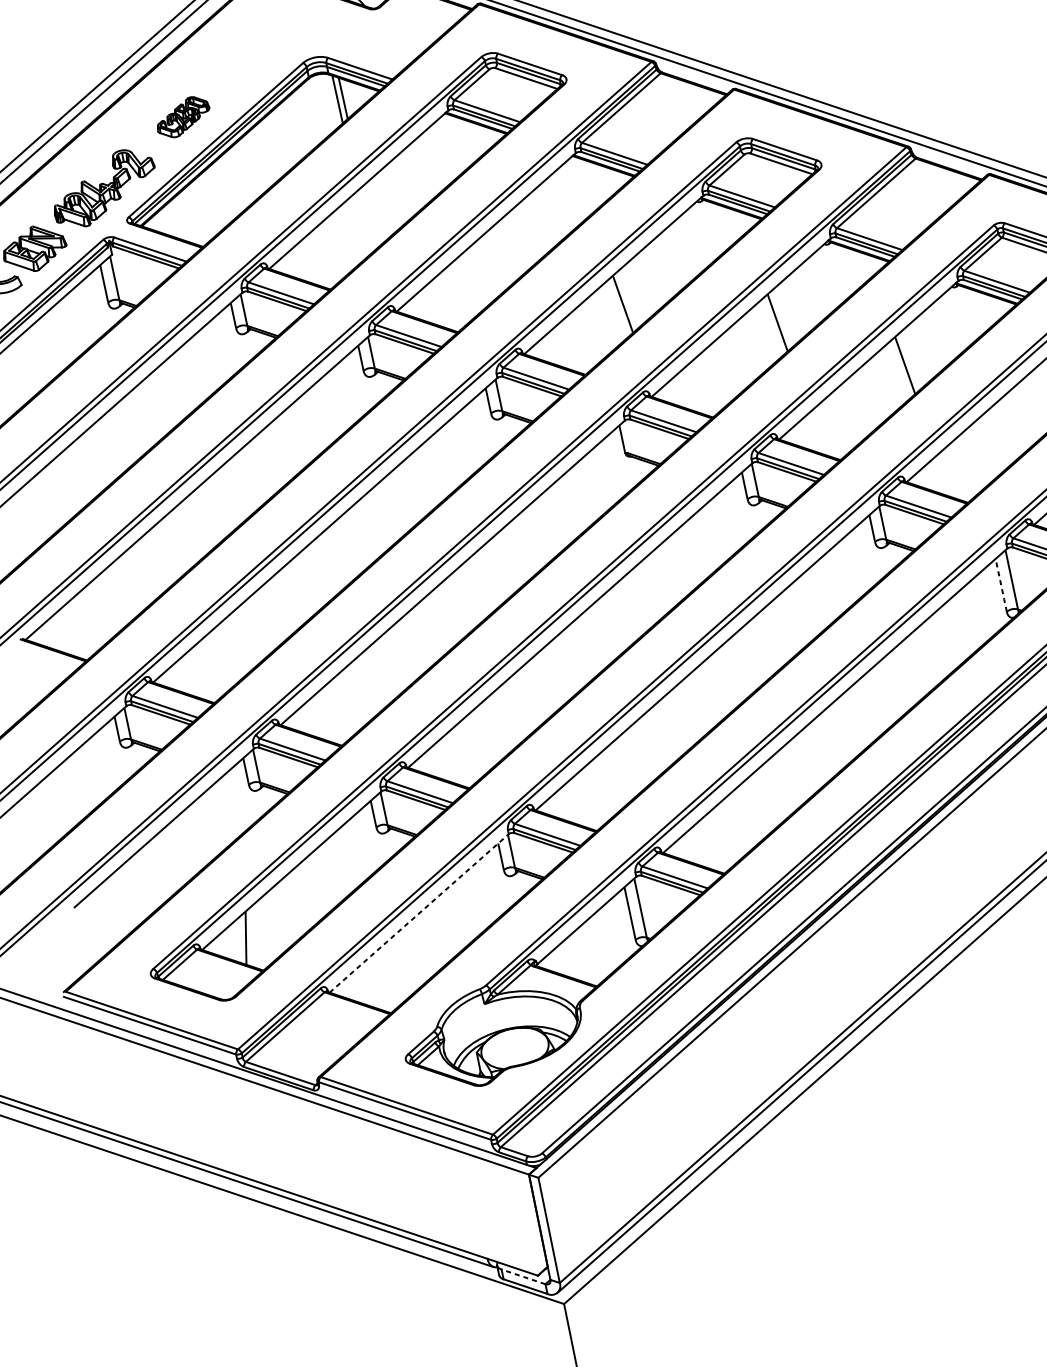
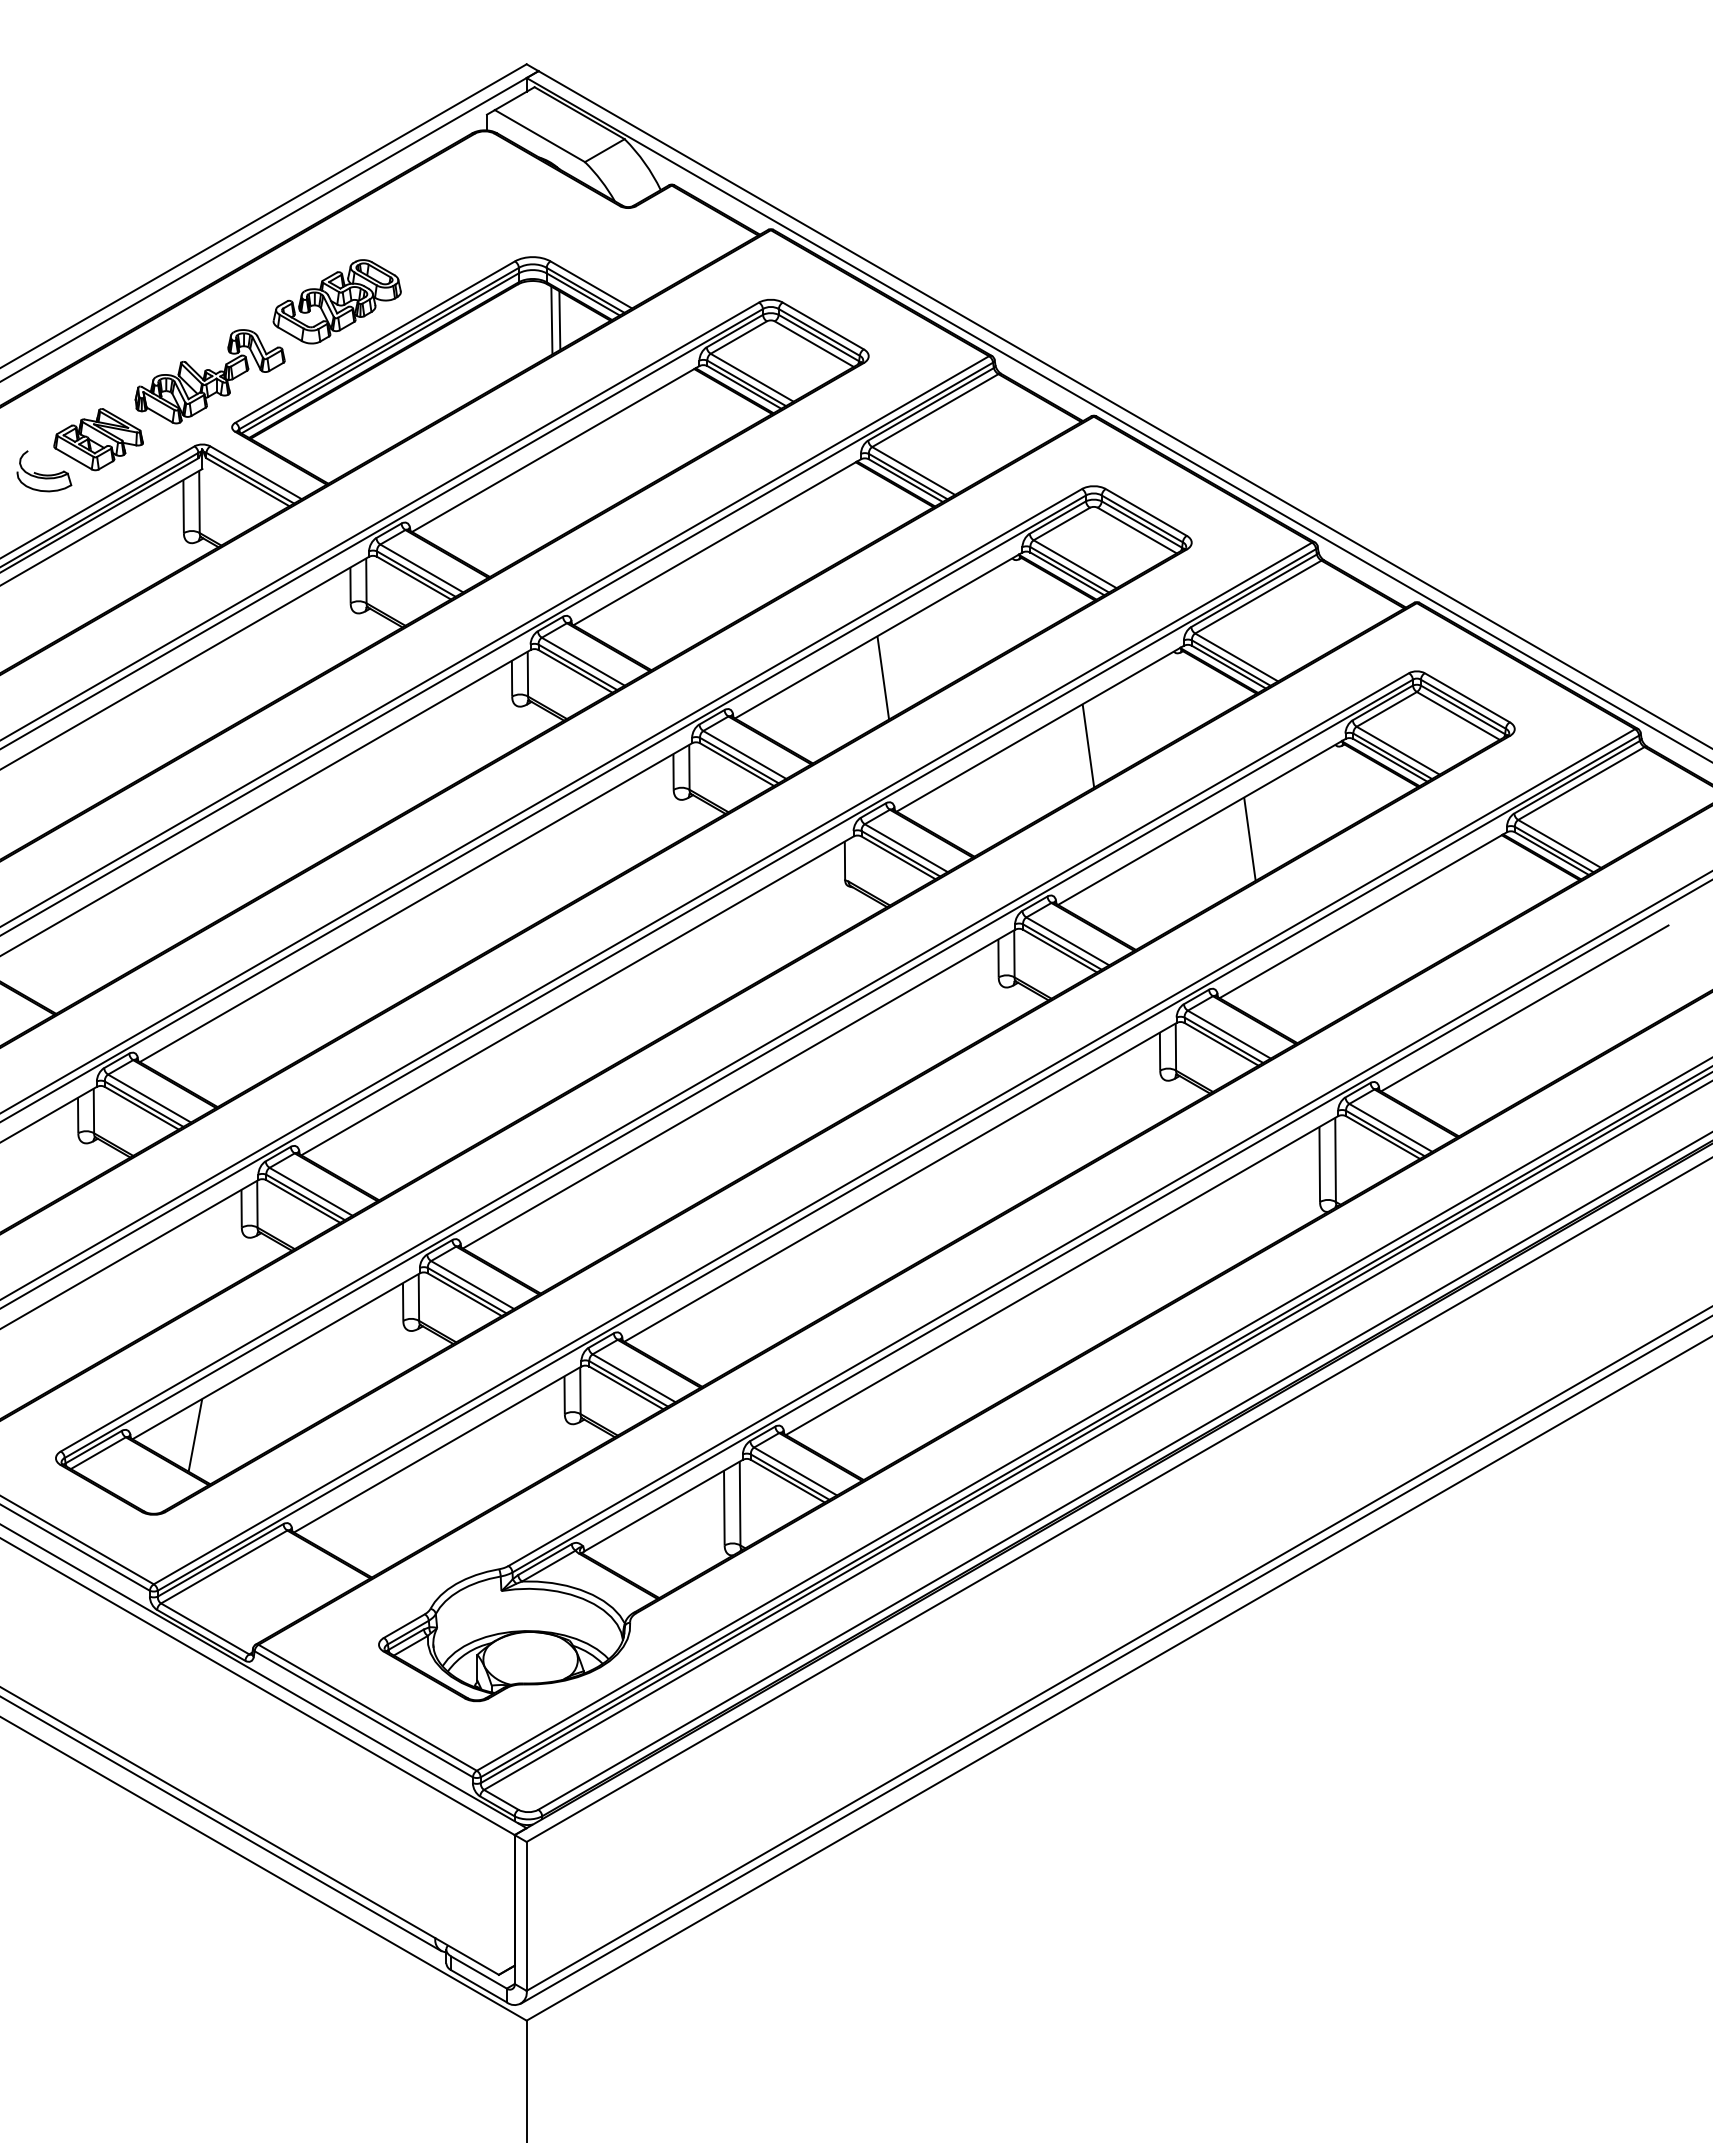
part: (182, 117) -> (336, 301), size x1.67
line: (1001, 585) -> (1319, 1164), dashed -> solid
line: (419, 913) -> (437, 1449), dashed -> solid
line: (523, 1276) -> (478, 1972), dashed -> solid

